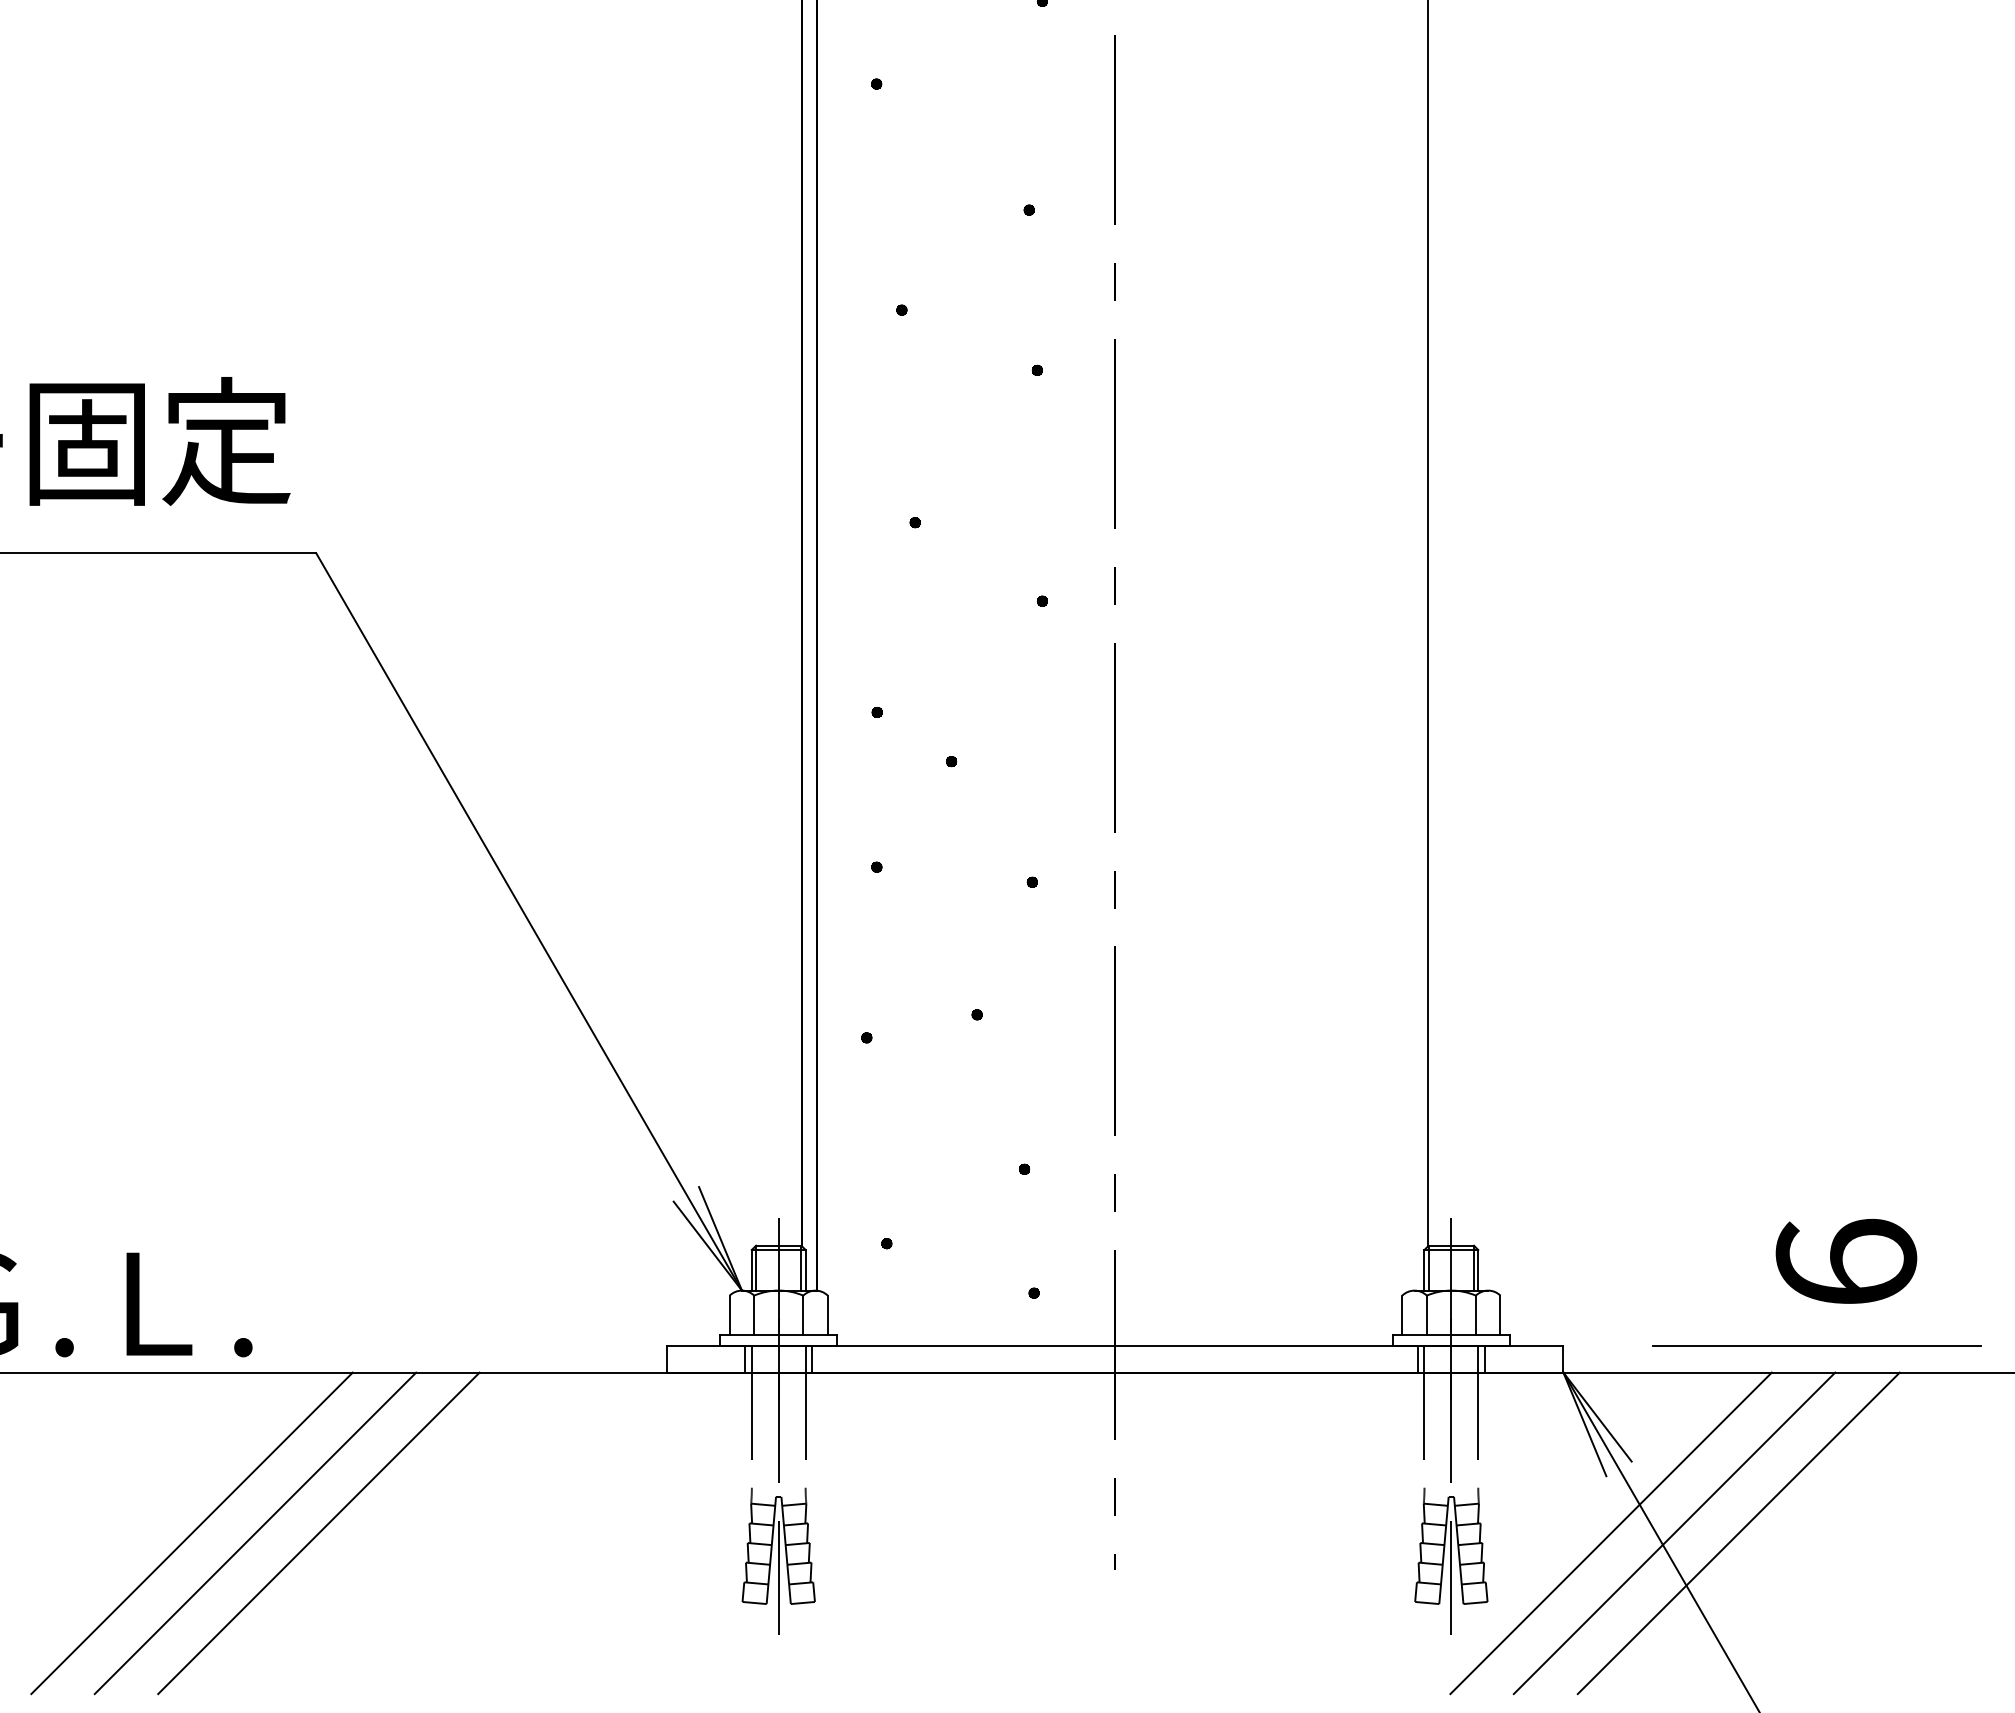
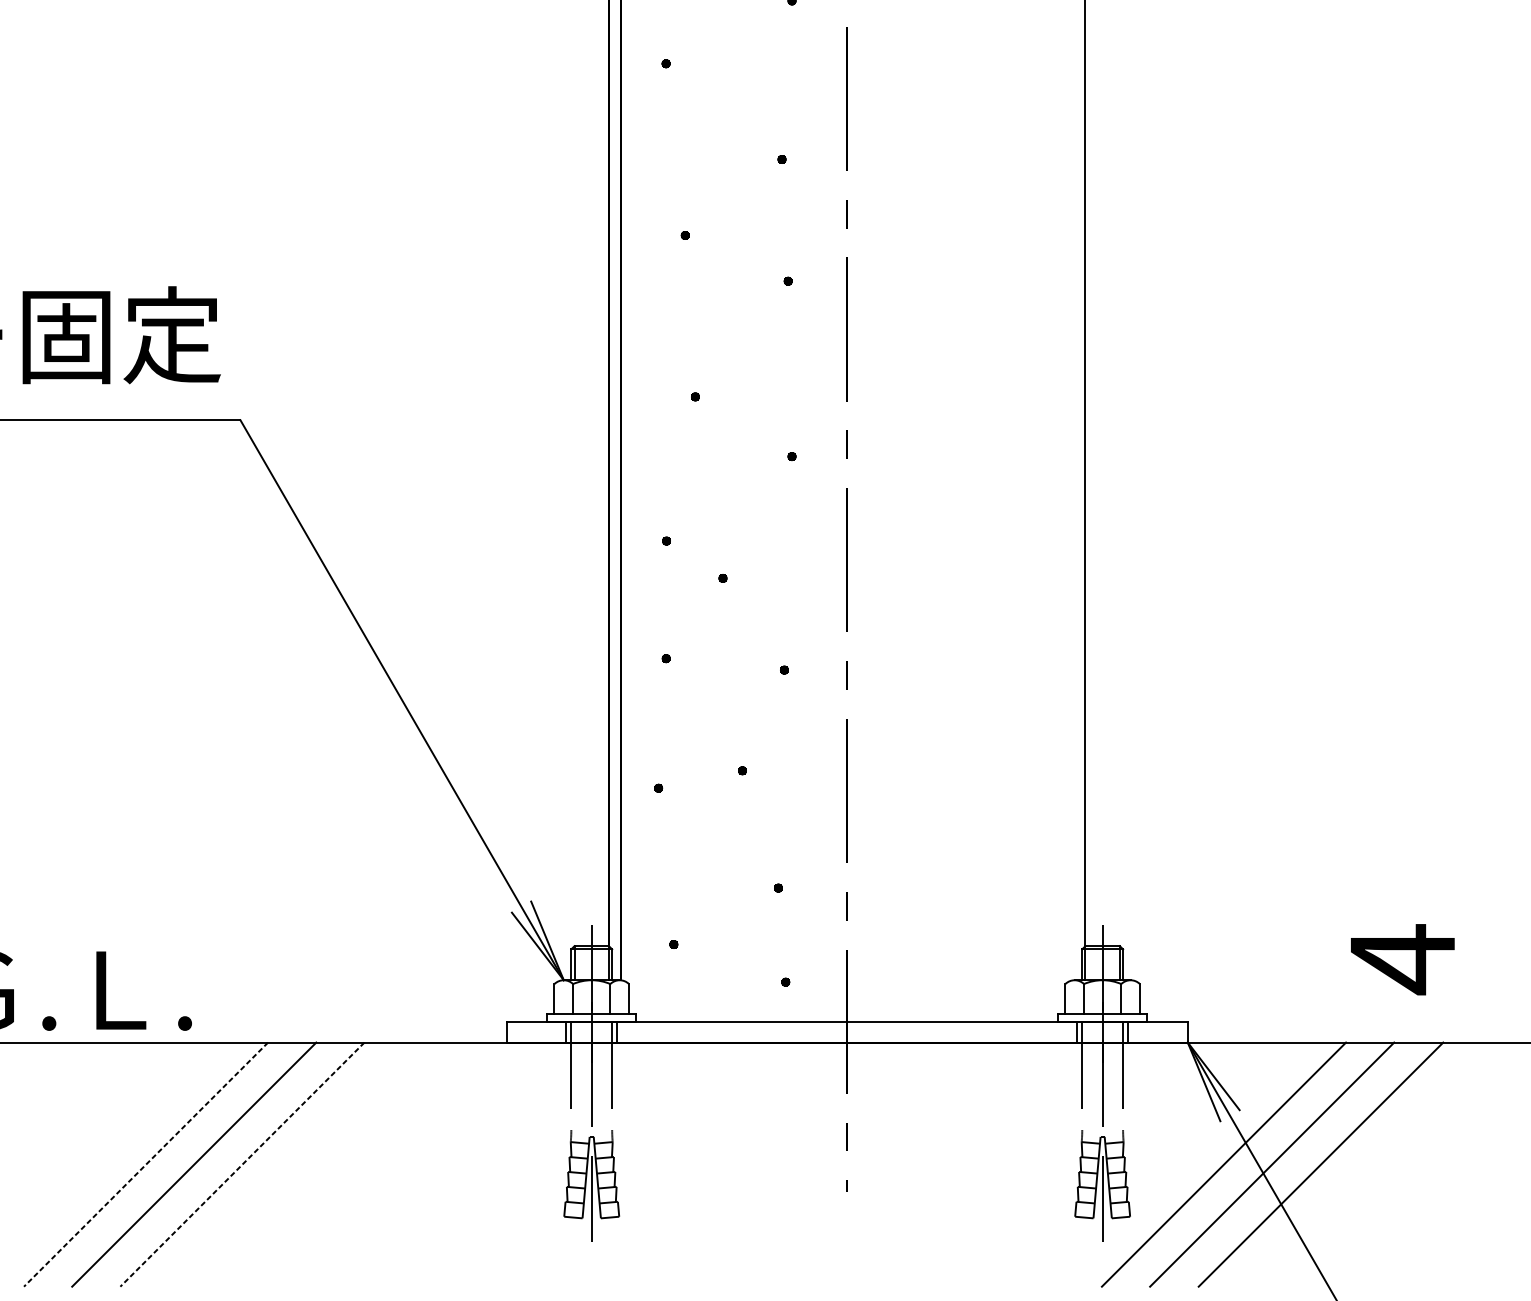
text: (1846, 1263) -> (1402, 959), 6 -> 4
line: (1816, 1345) -> (1380, 1021), removed
line: (191, 1533) -> (145, 1164), solid -> dashed
line: (318, 1533) -> (242, 1164), solid -> dashed

